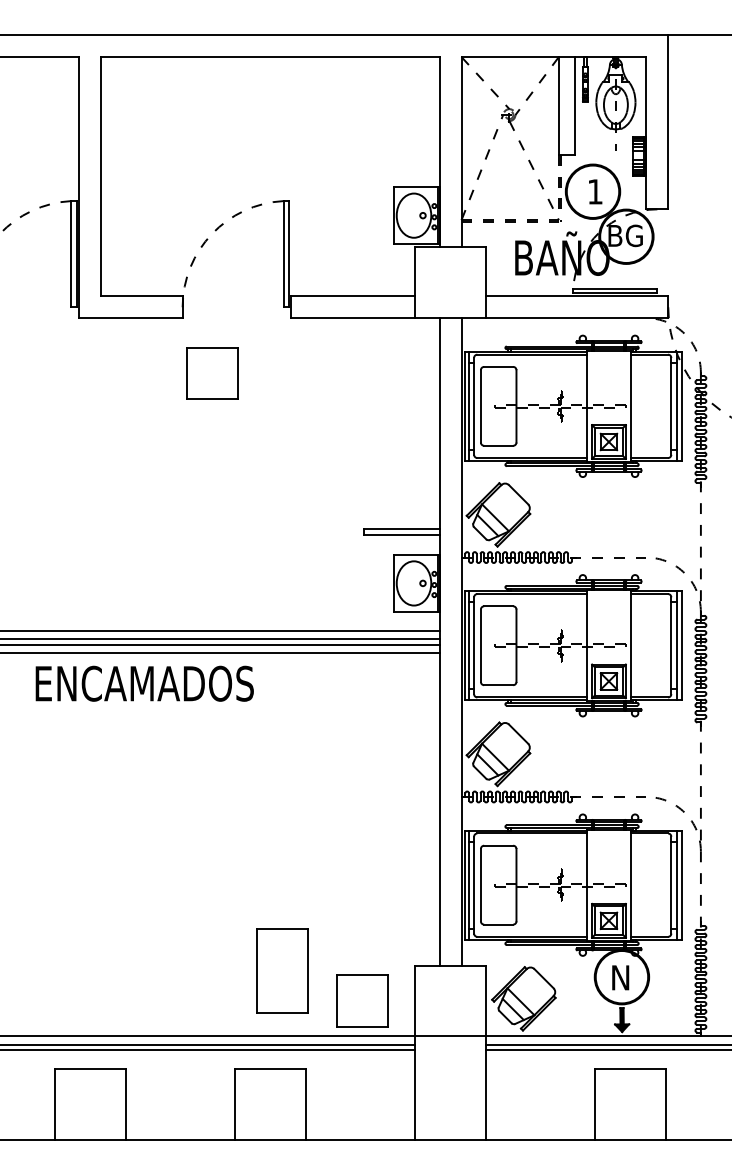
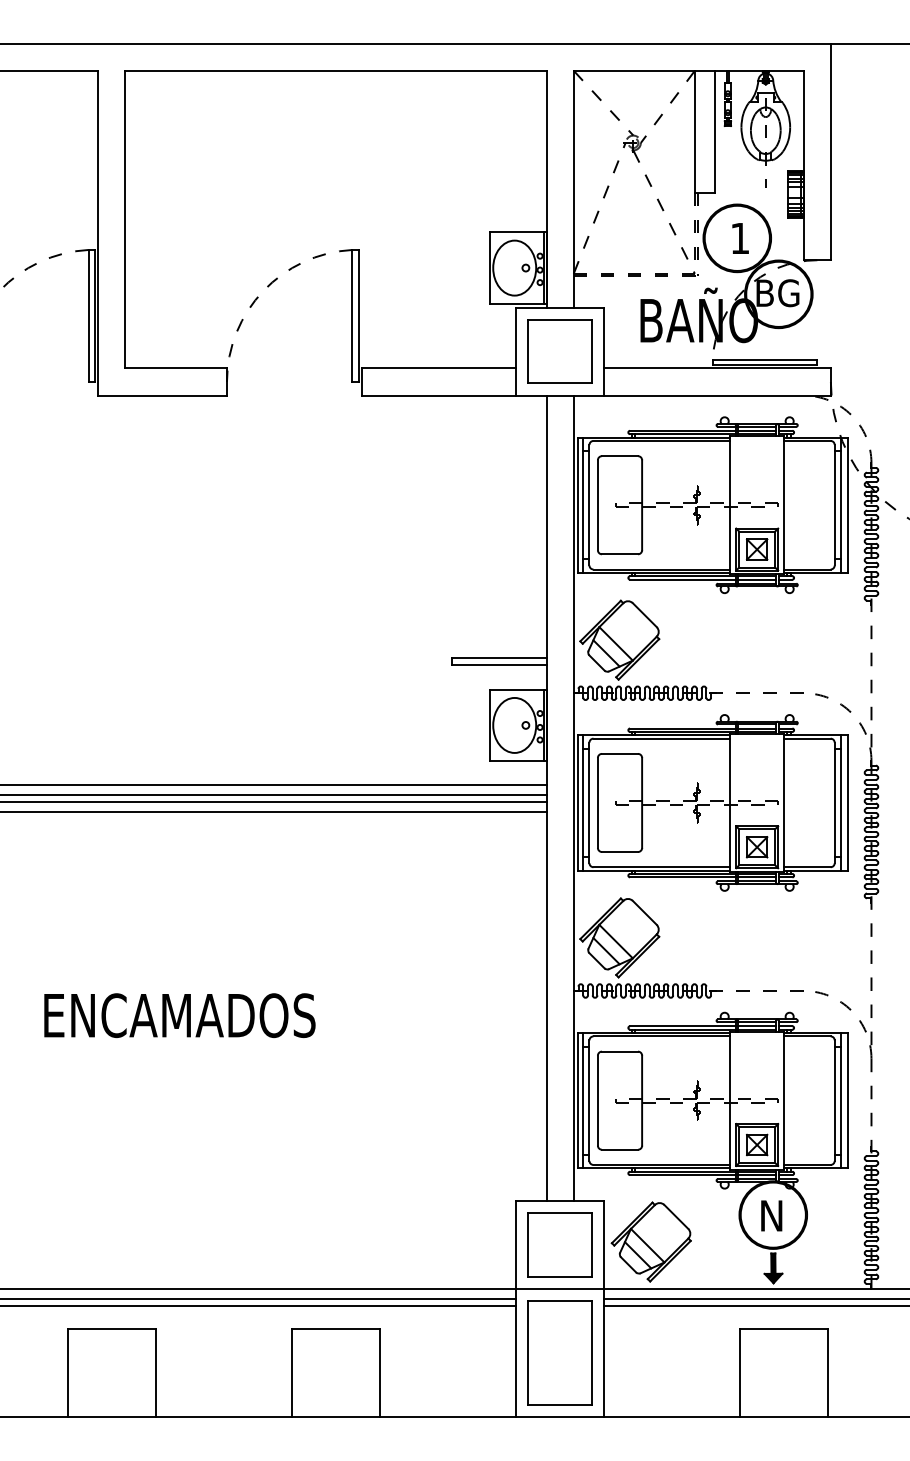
part: (212, 373) -> (560, 351), moved
text: (144, 683) -> (179, 1015), moved
part: (282, 970) -> (560, 1352), moved
part: (362, 1000) -> (560, 1244), moved

